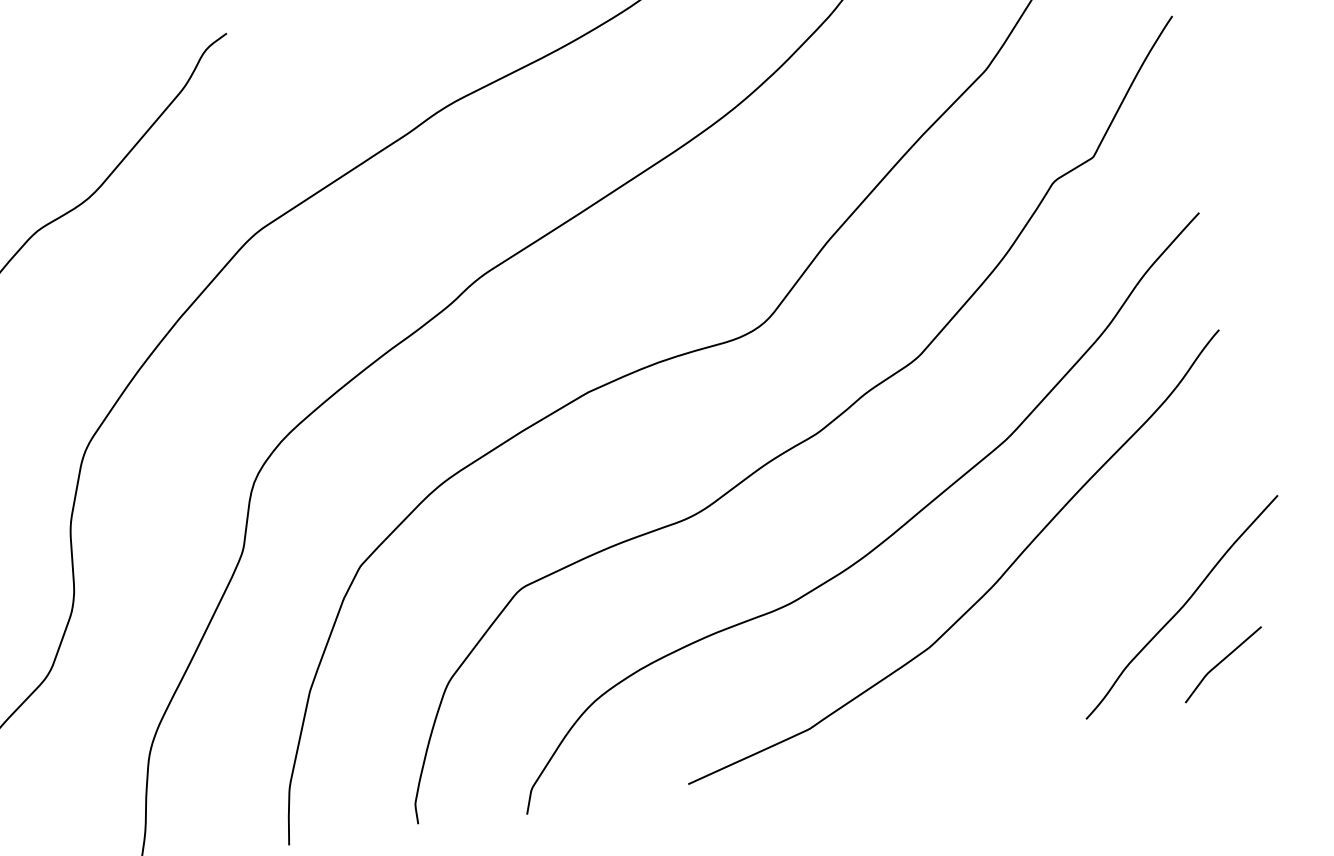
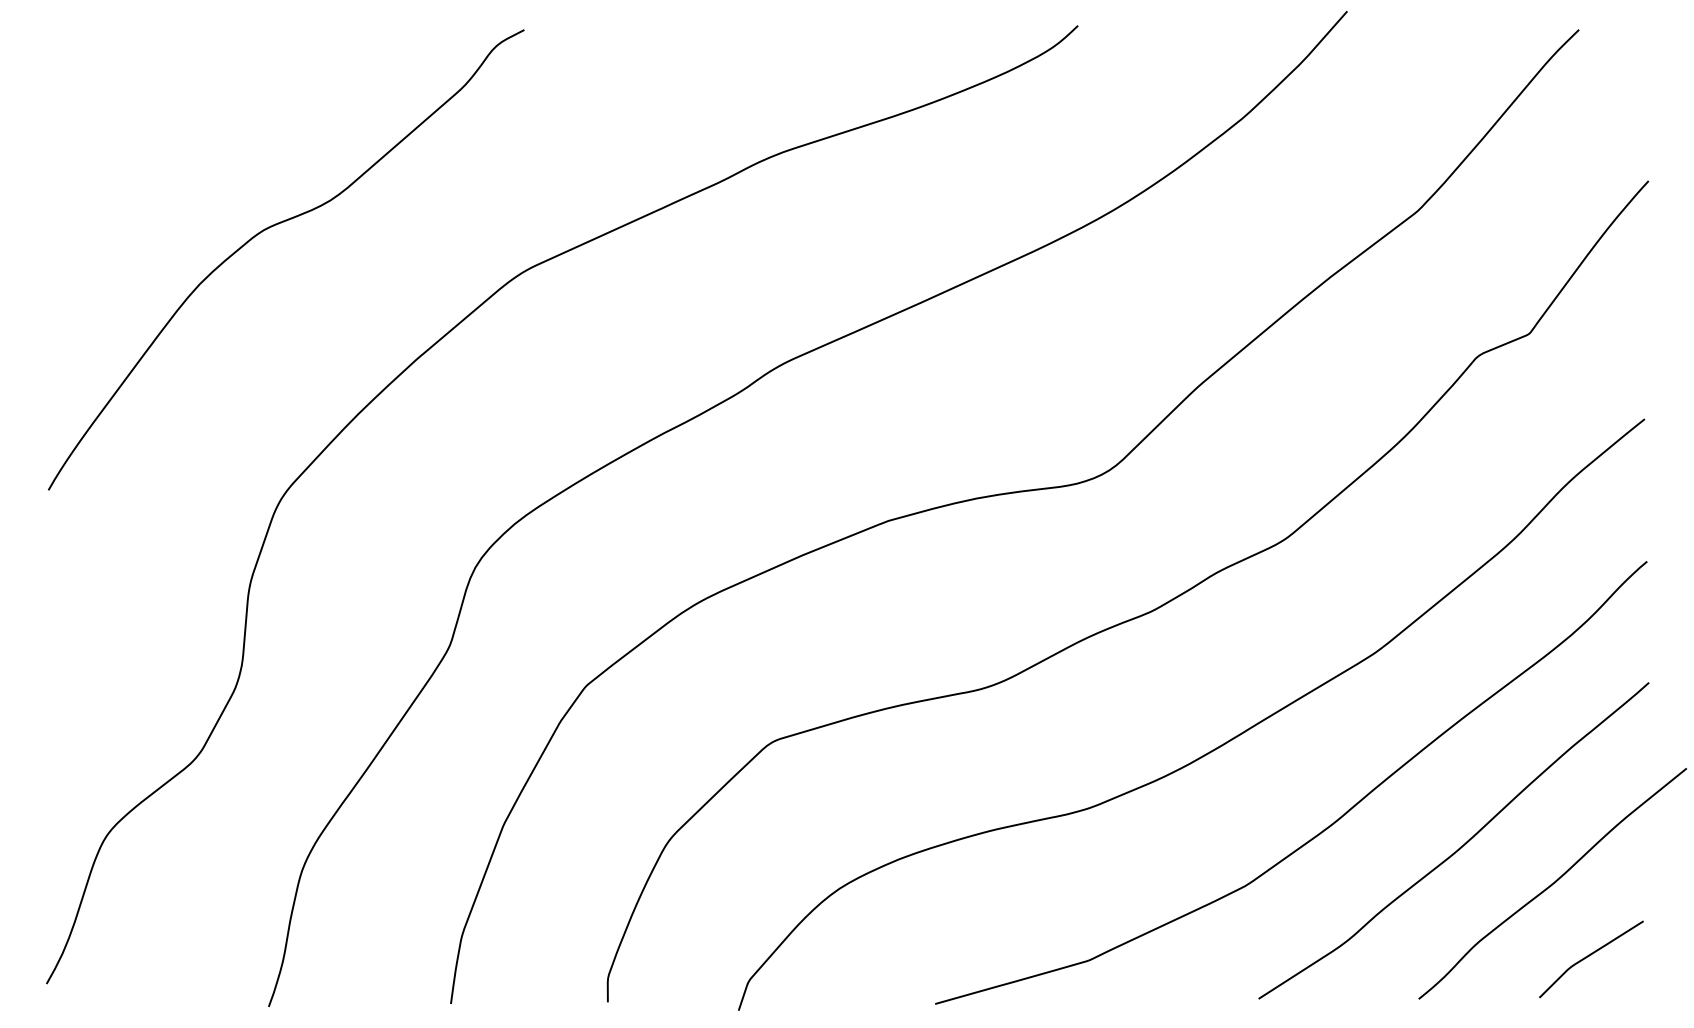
curve: (1101, 588) -> (1460, 846), added

